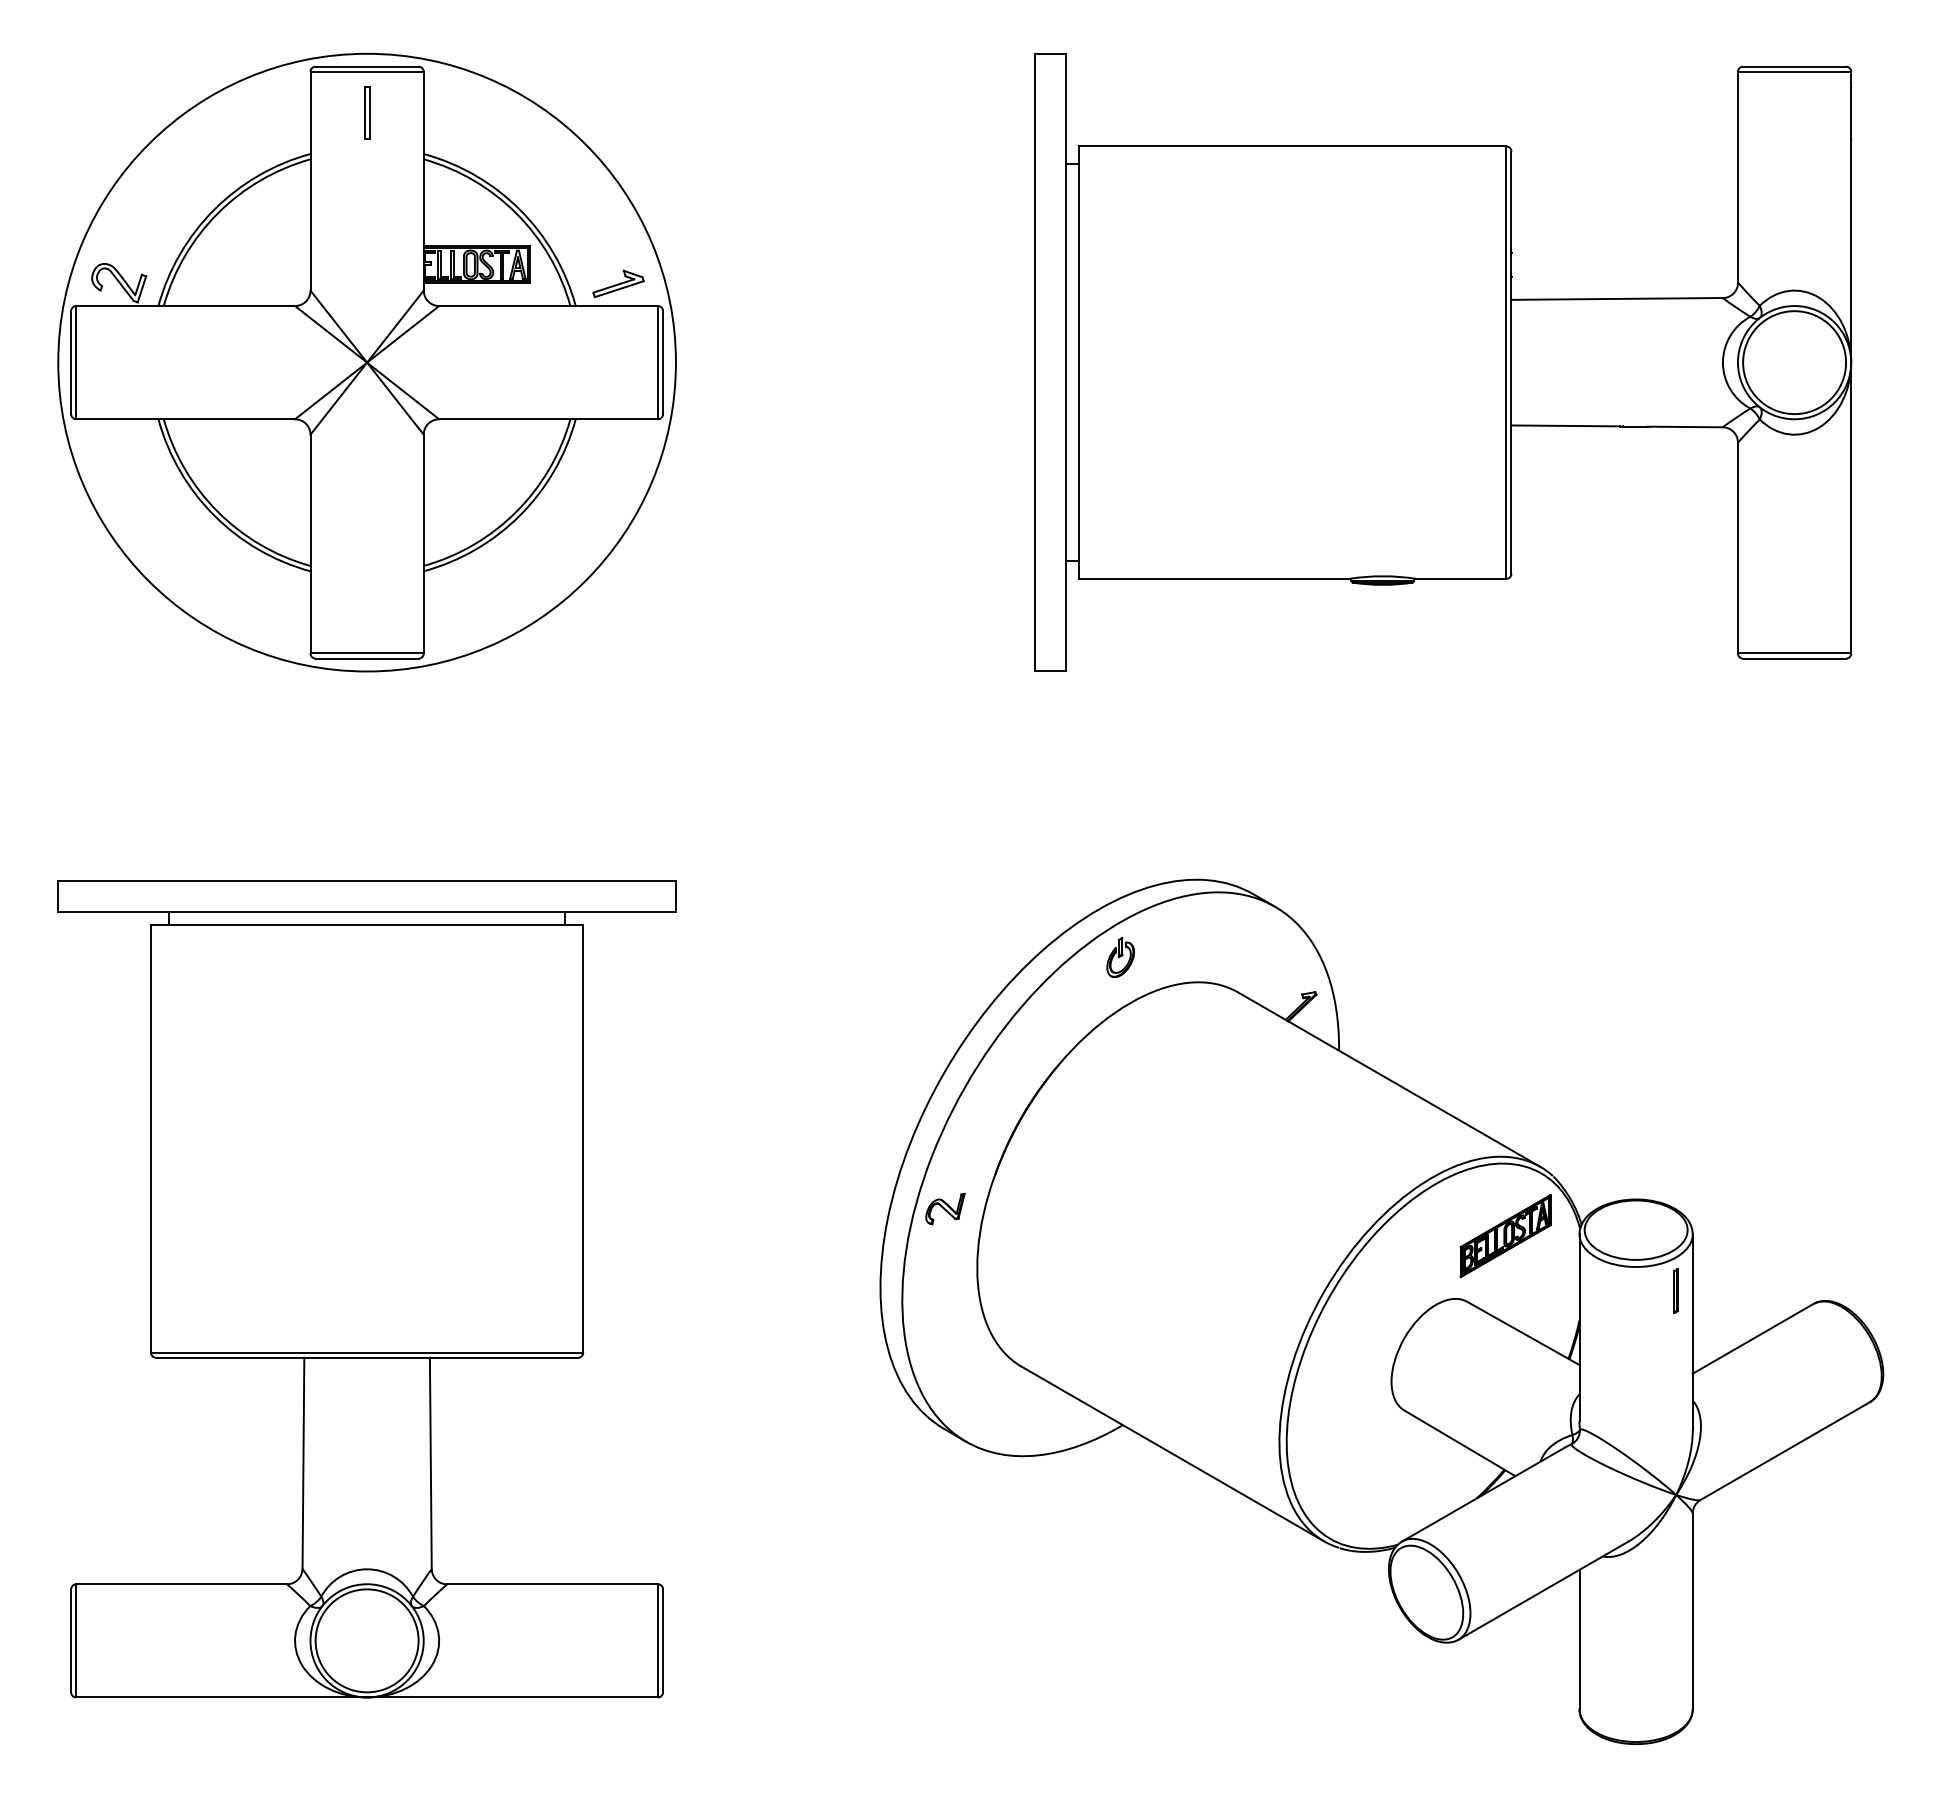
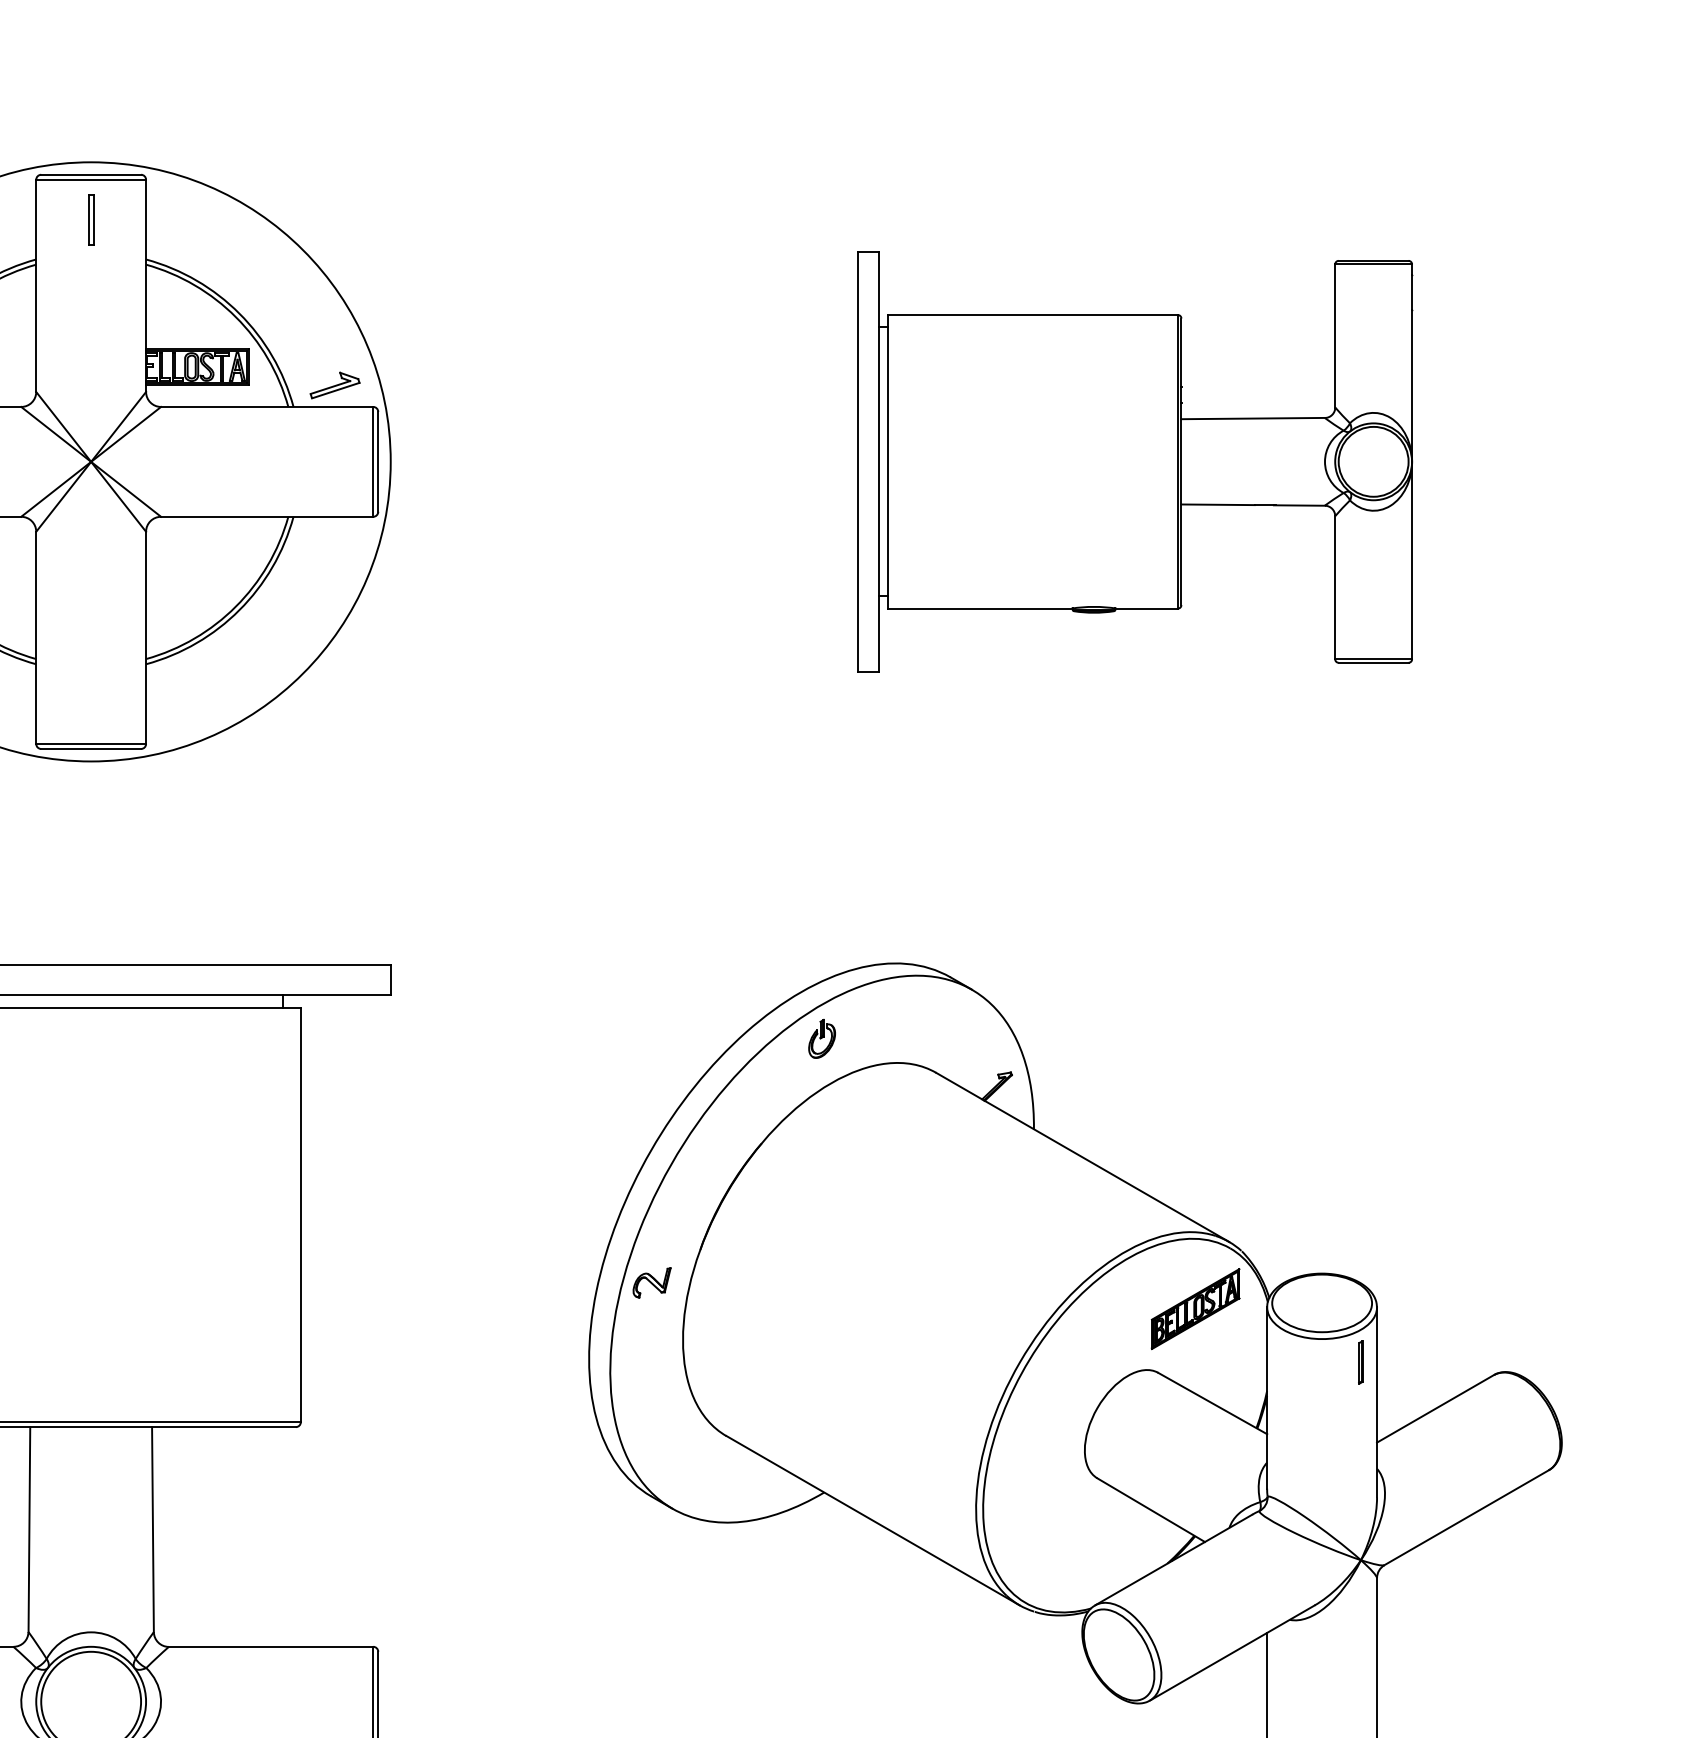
part: (1443, 362) -> (1135, 461), size x0.7

